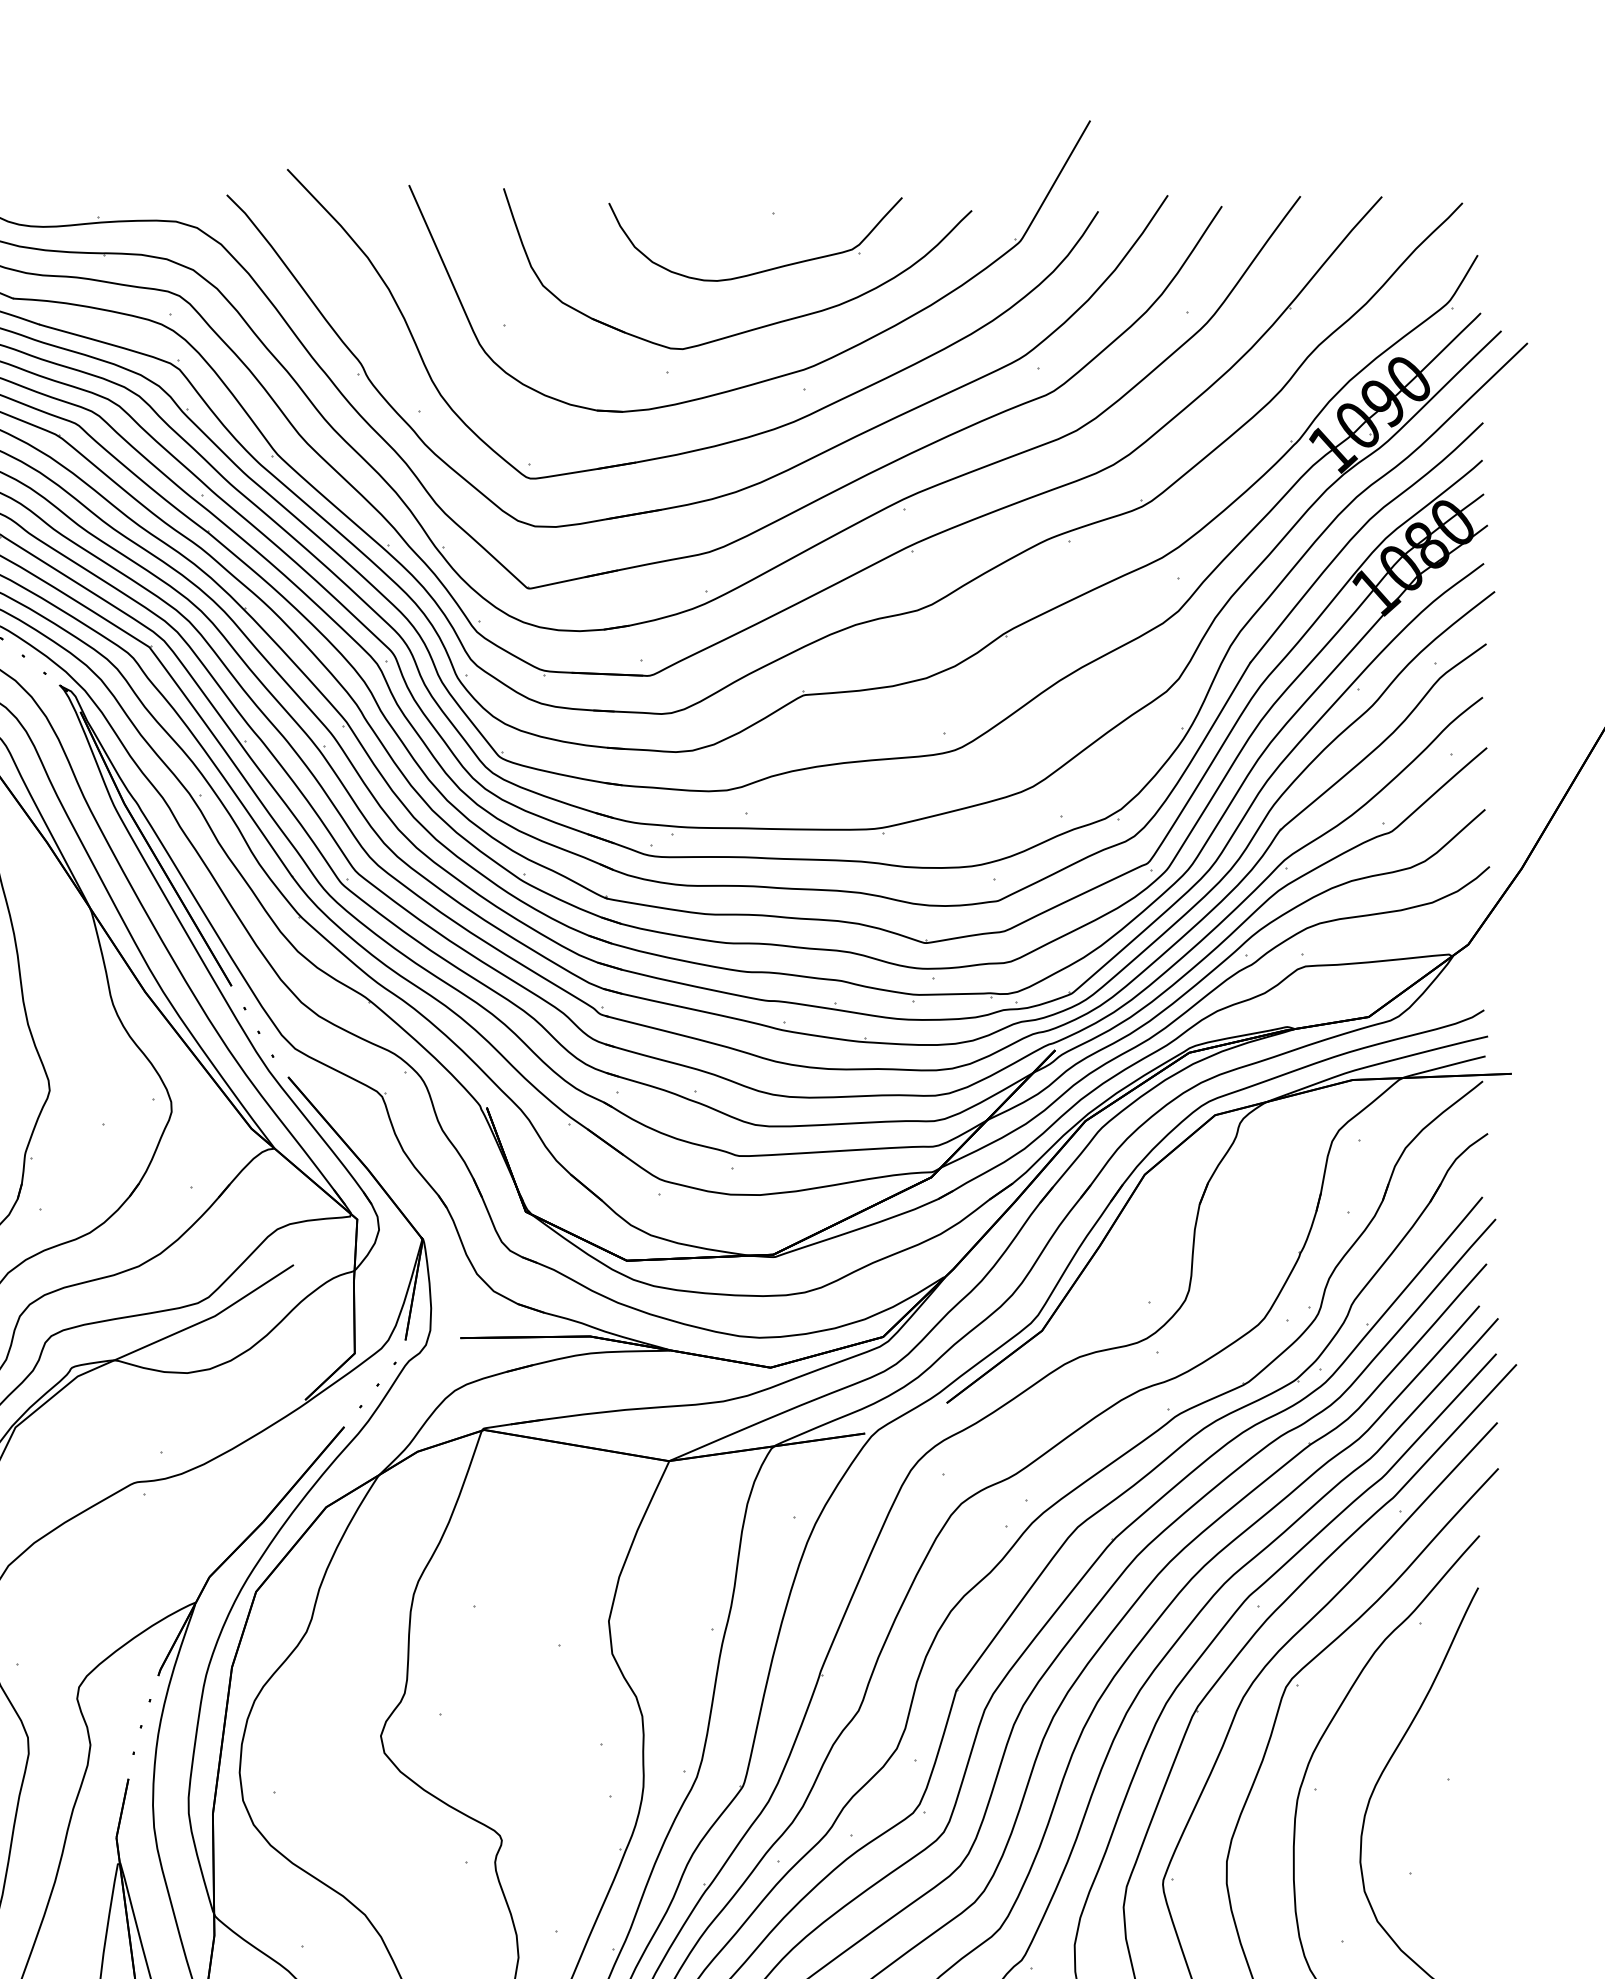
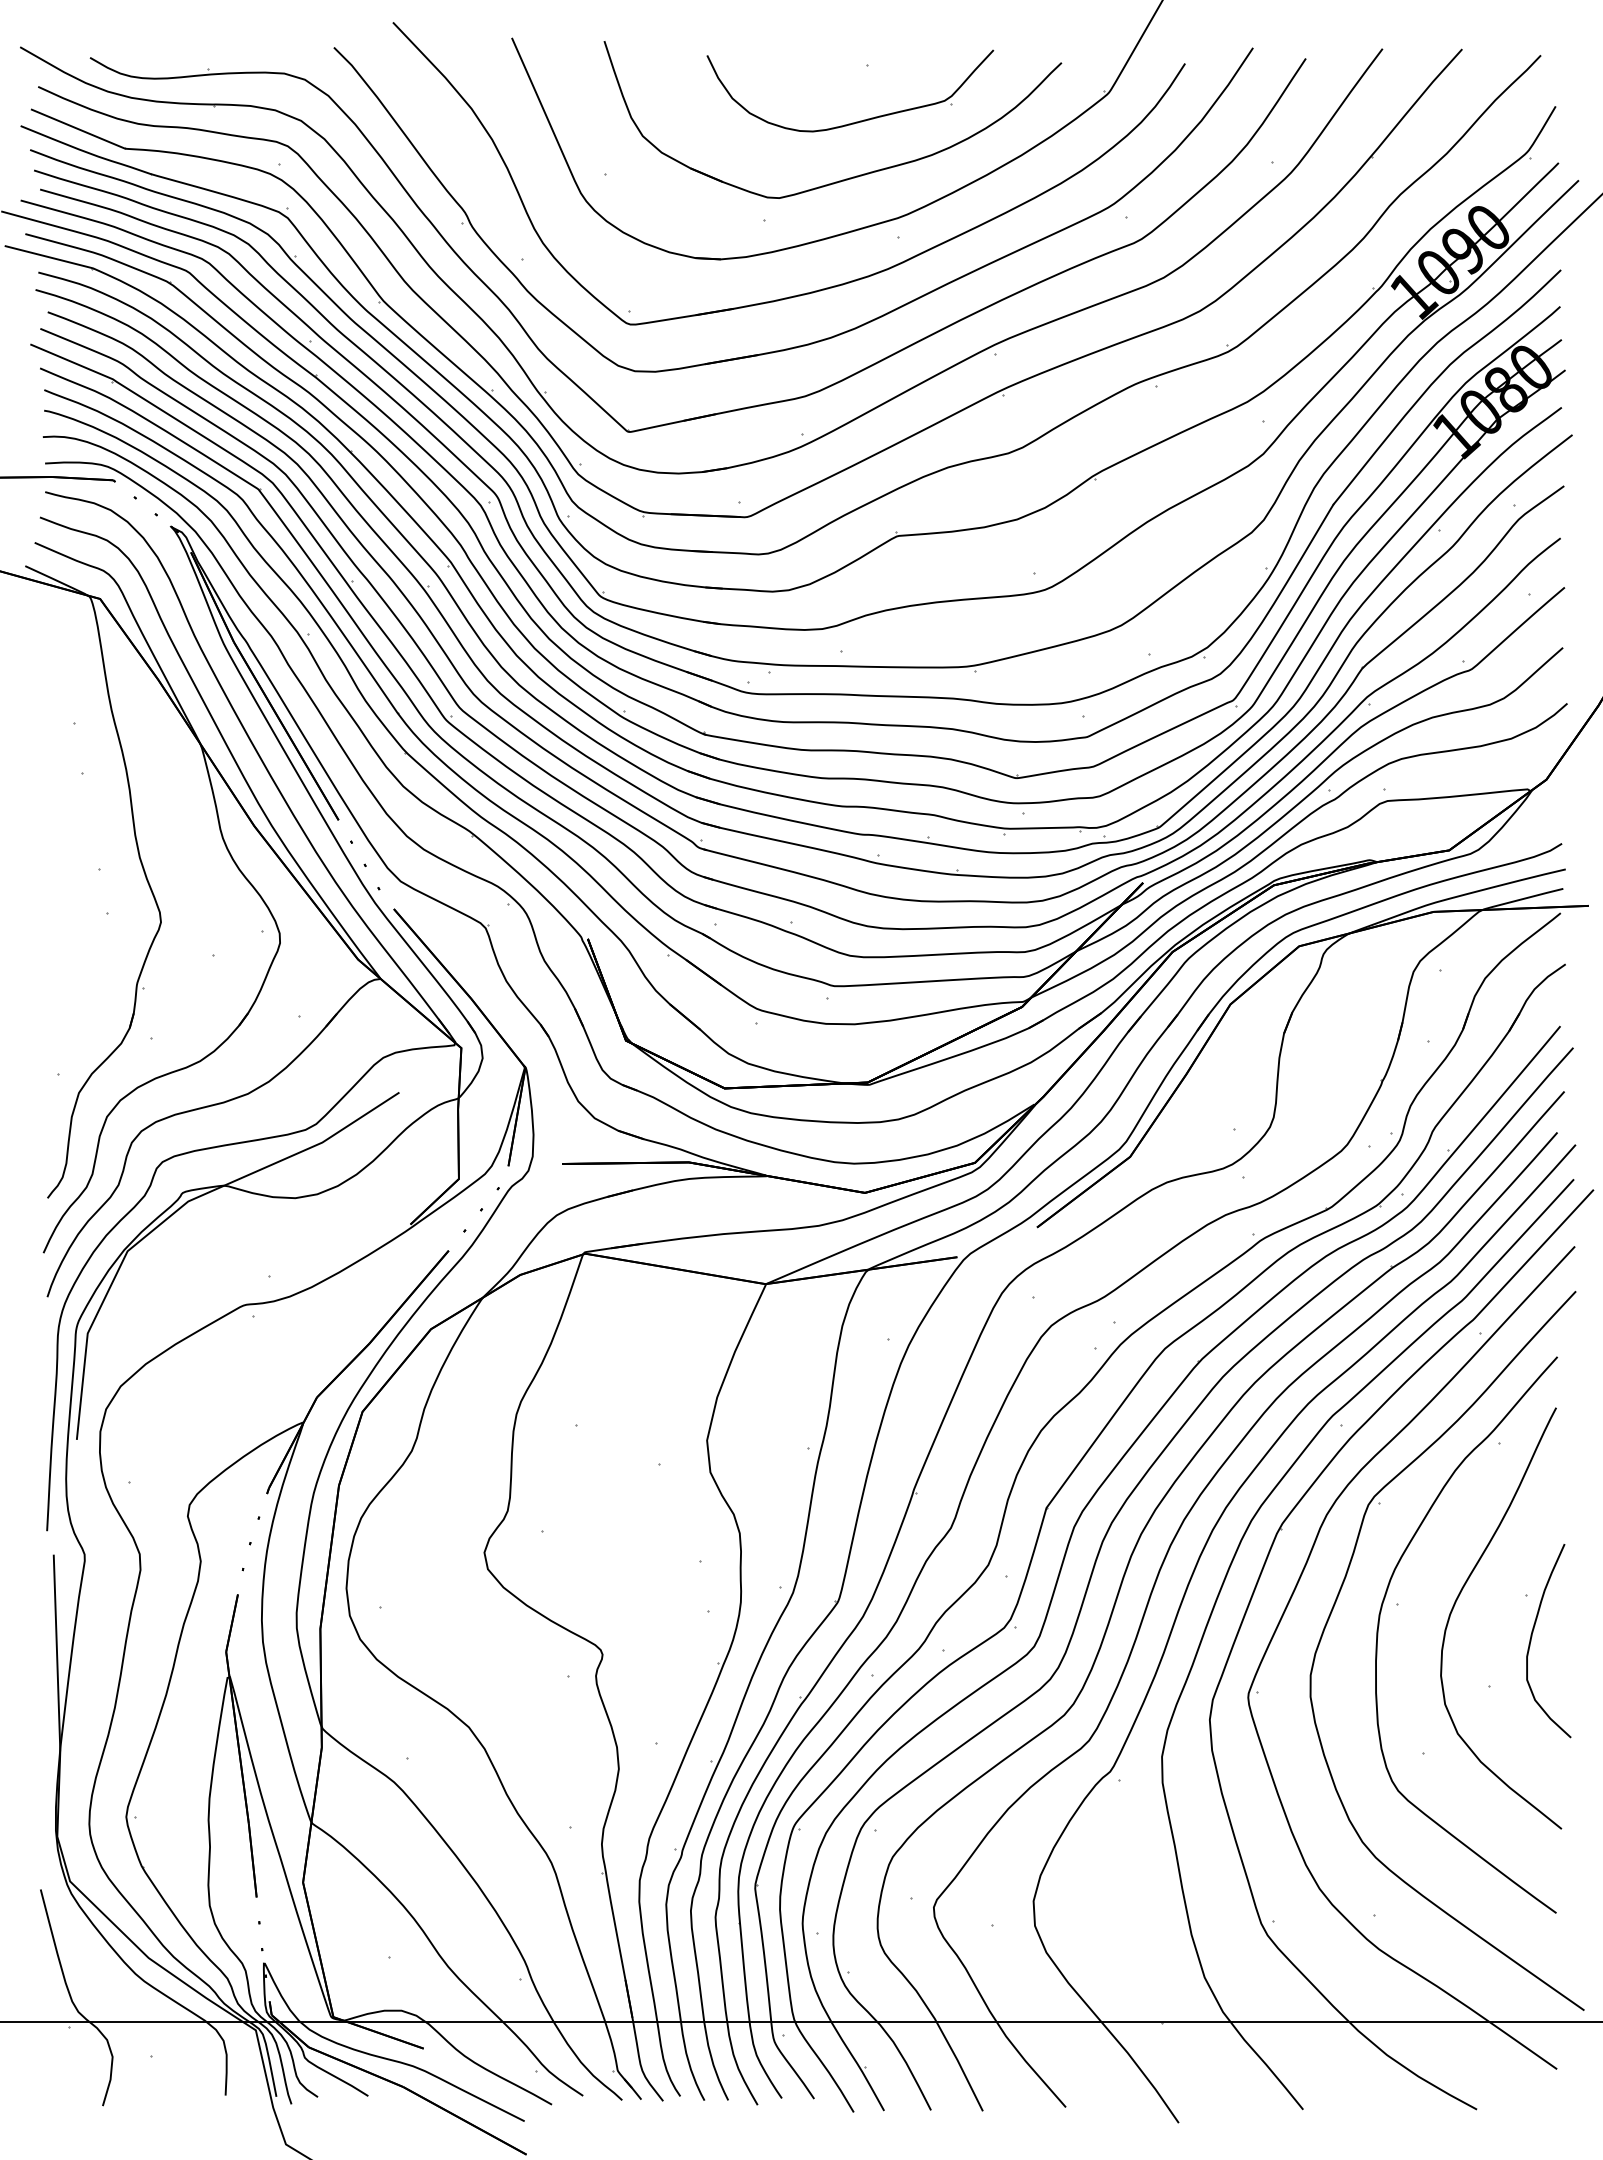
curve: (1454, 1822) -> (1532, 1637), added

